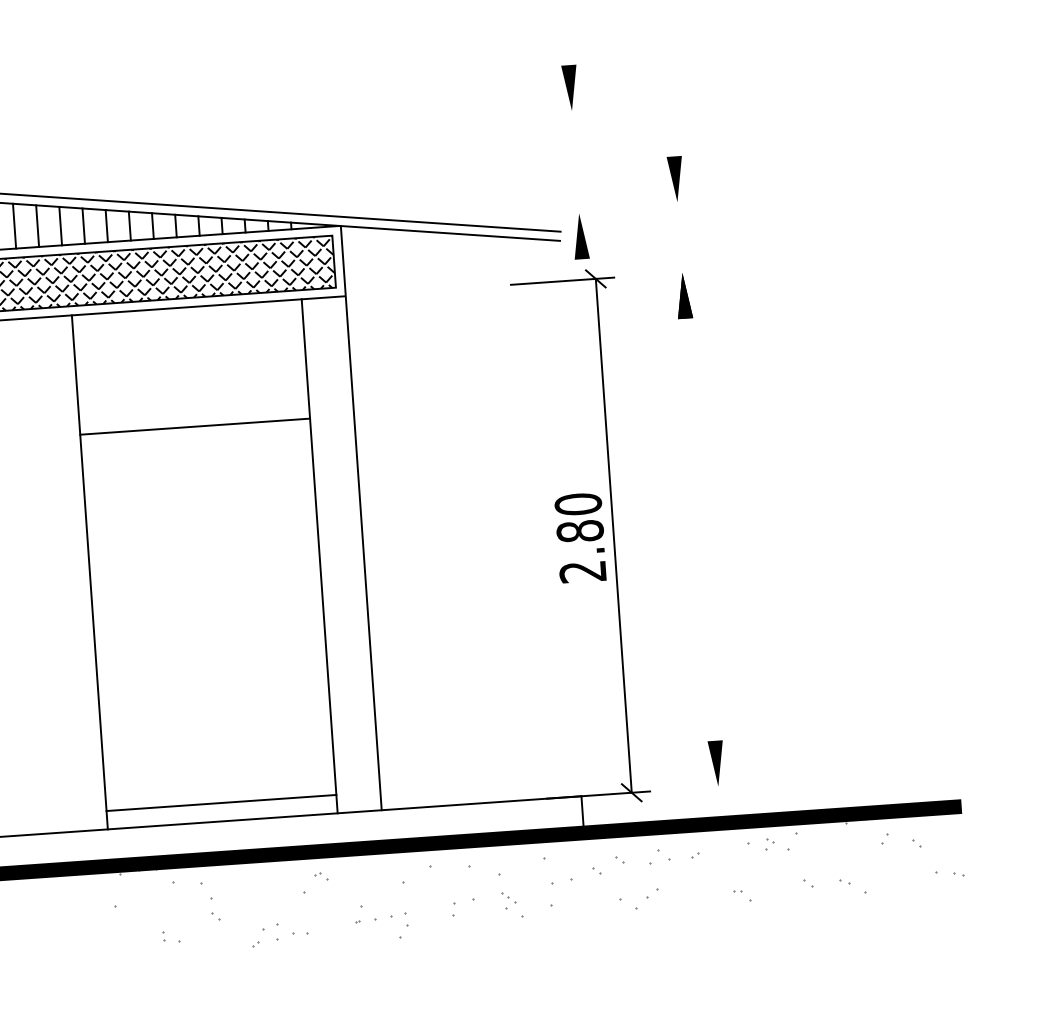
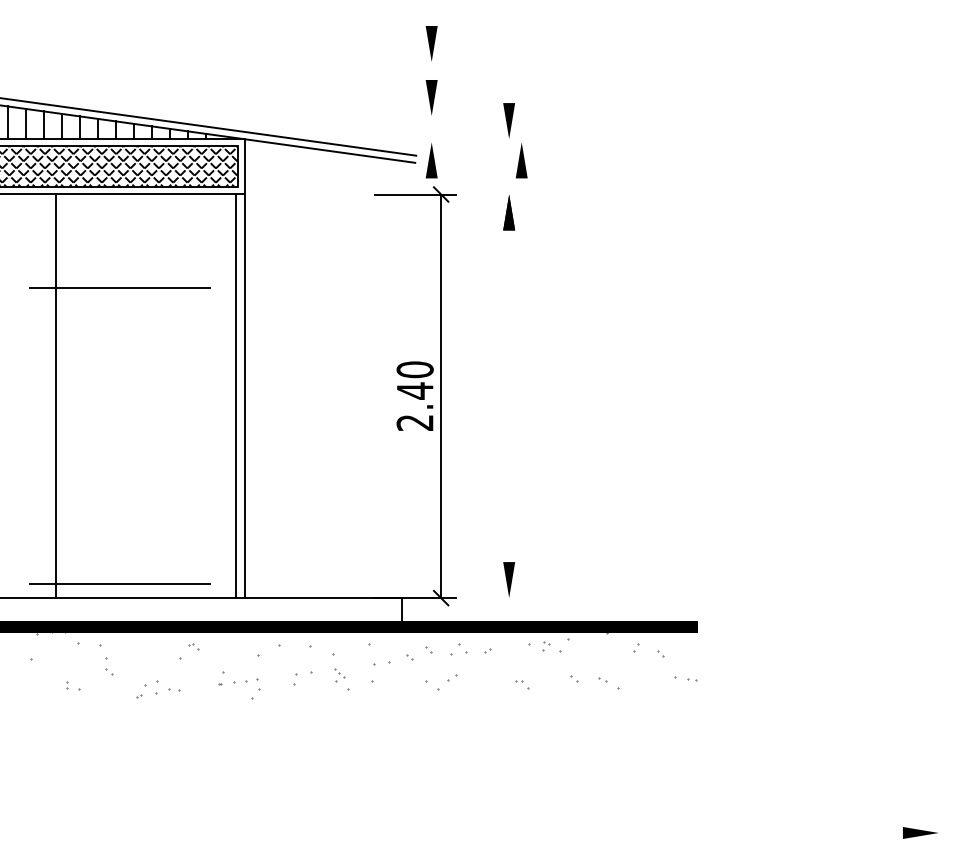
part: (574, 156) -> (431, 97), added
part: (695, 228) -> (521, 160), added
text: (579, 530) -> (414, 390), 2.80 -> 2.40
line: (320, 556) -> (236, 396), moved
line: (89, 572) -> (55, 396), moved

